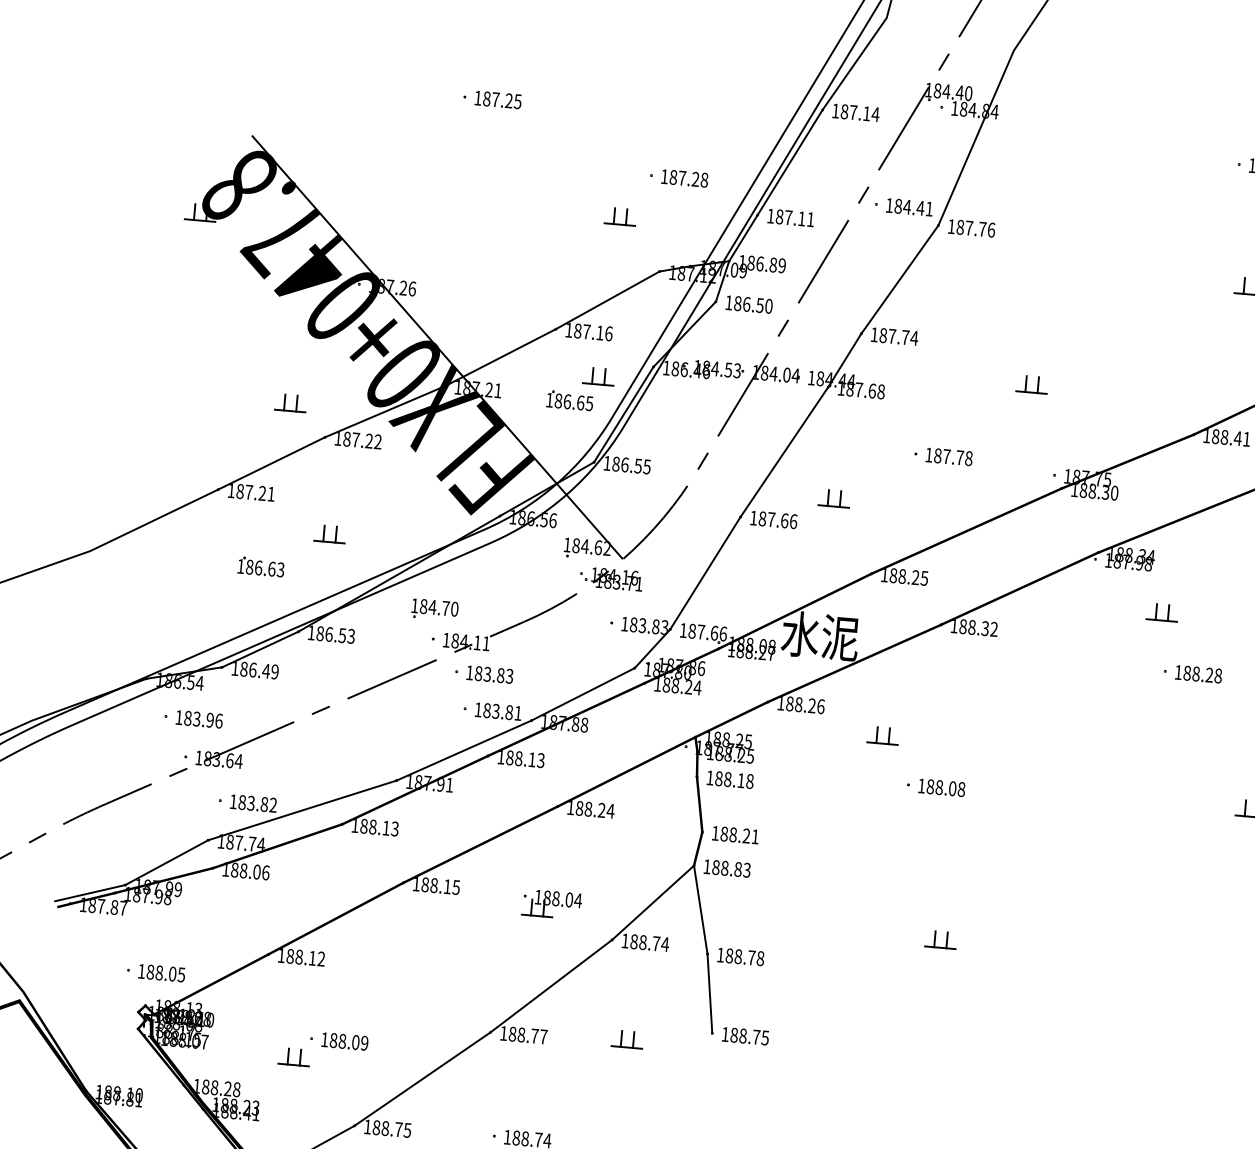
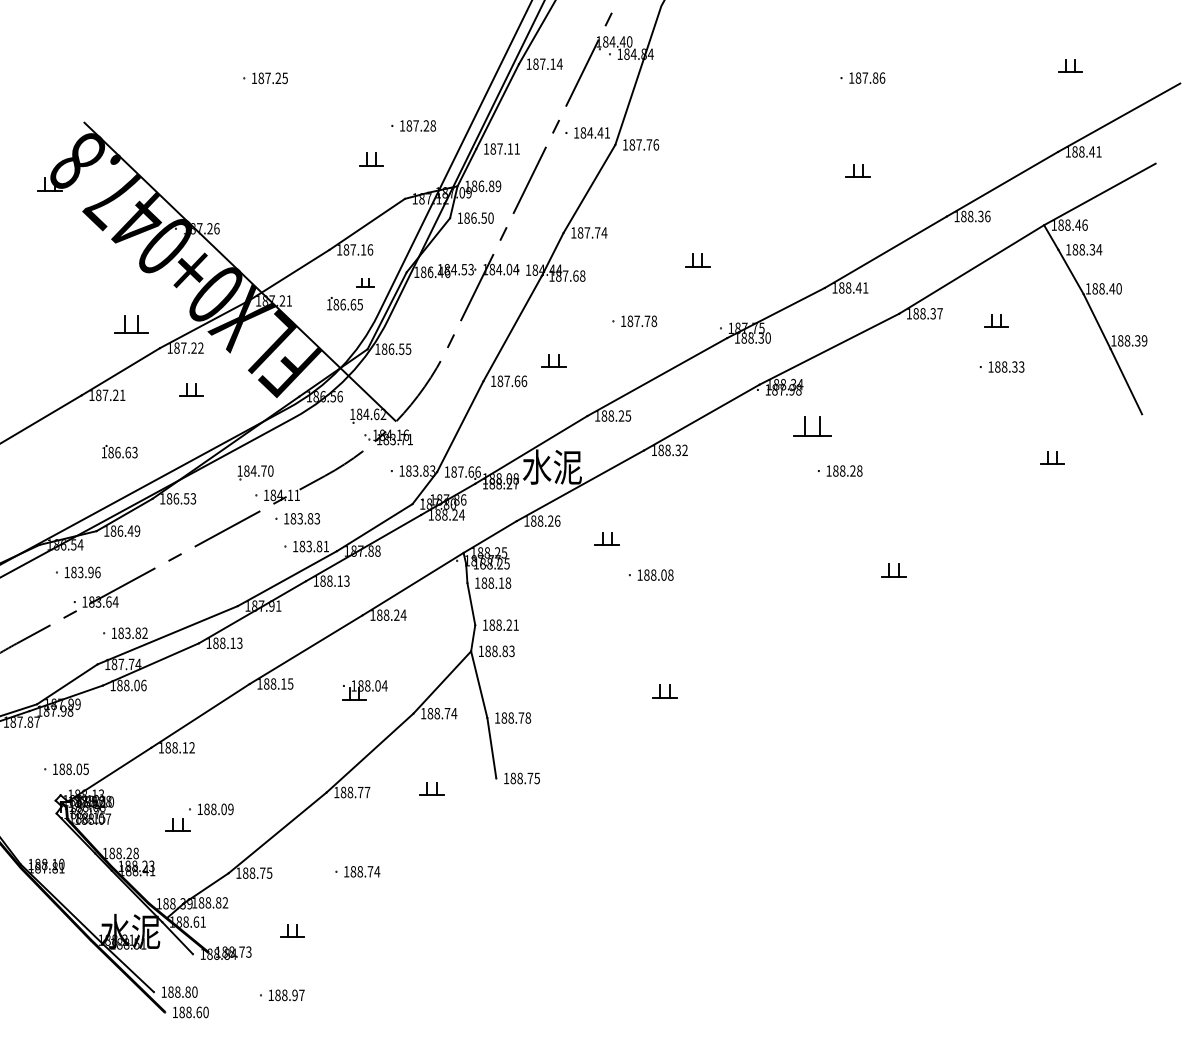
part: (598, 375) -> (365, 282), size x0.7
part: (290, 402) -> (131, 323), size x1.4
part: (330, 533) -> (191, 389), moved
part: (1162, 611) -> (812, 425), size x1.6

